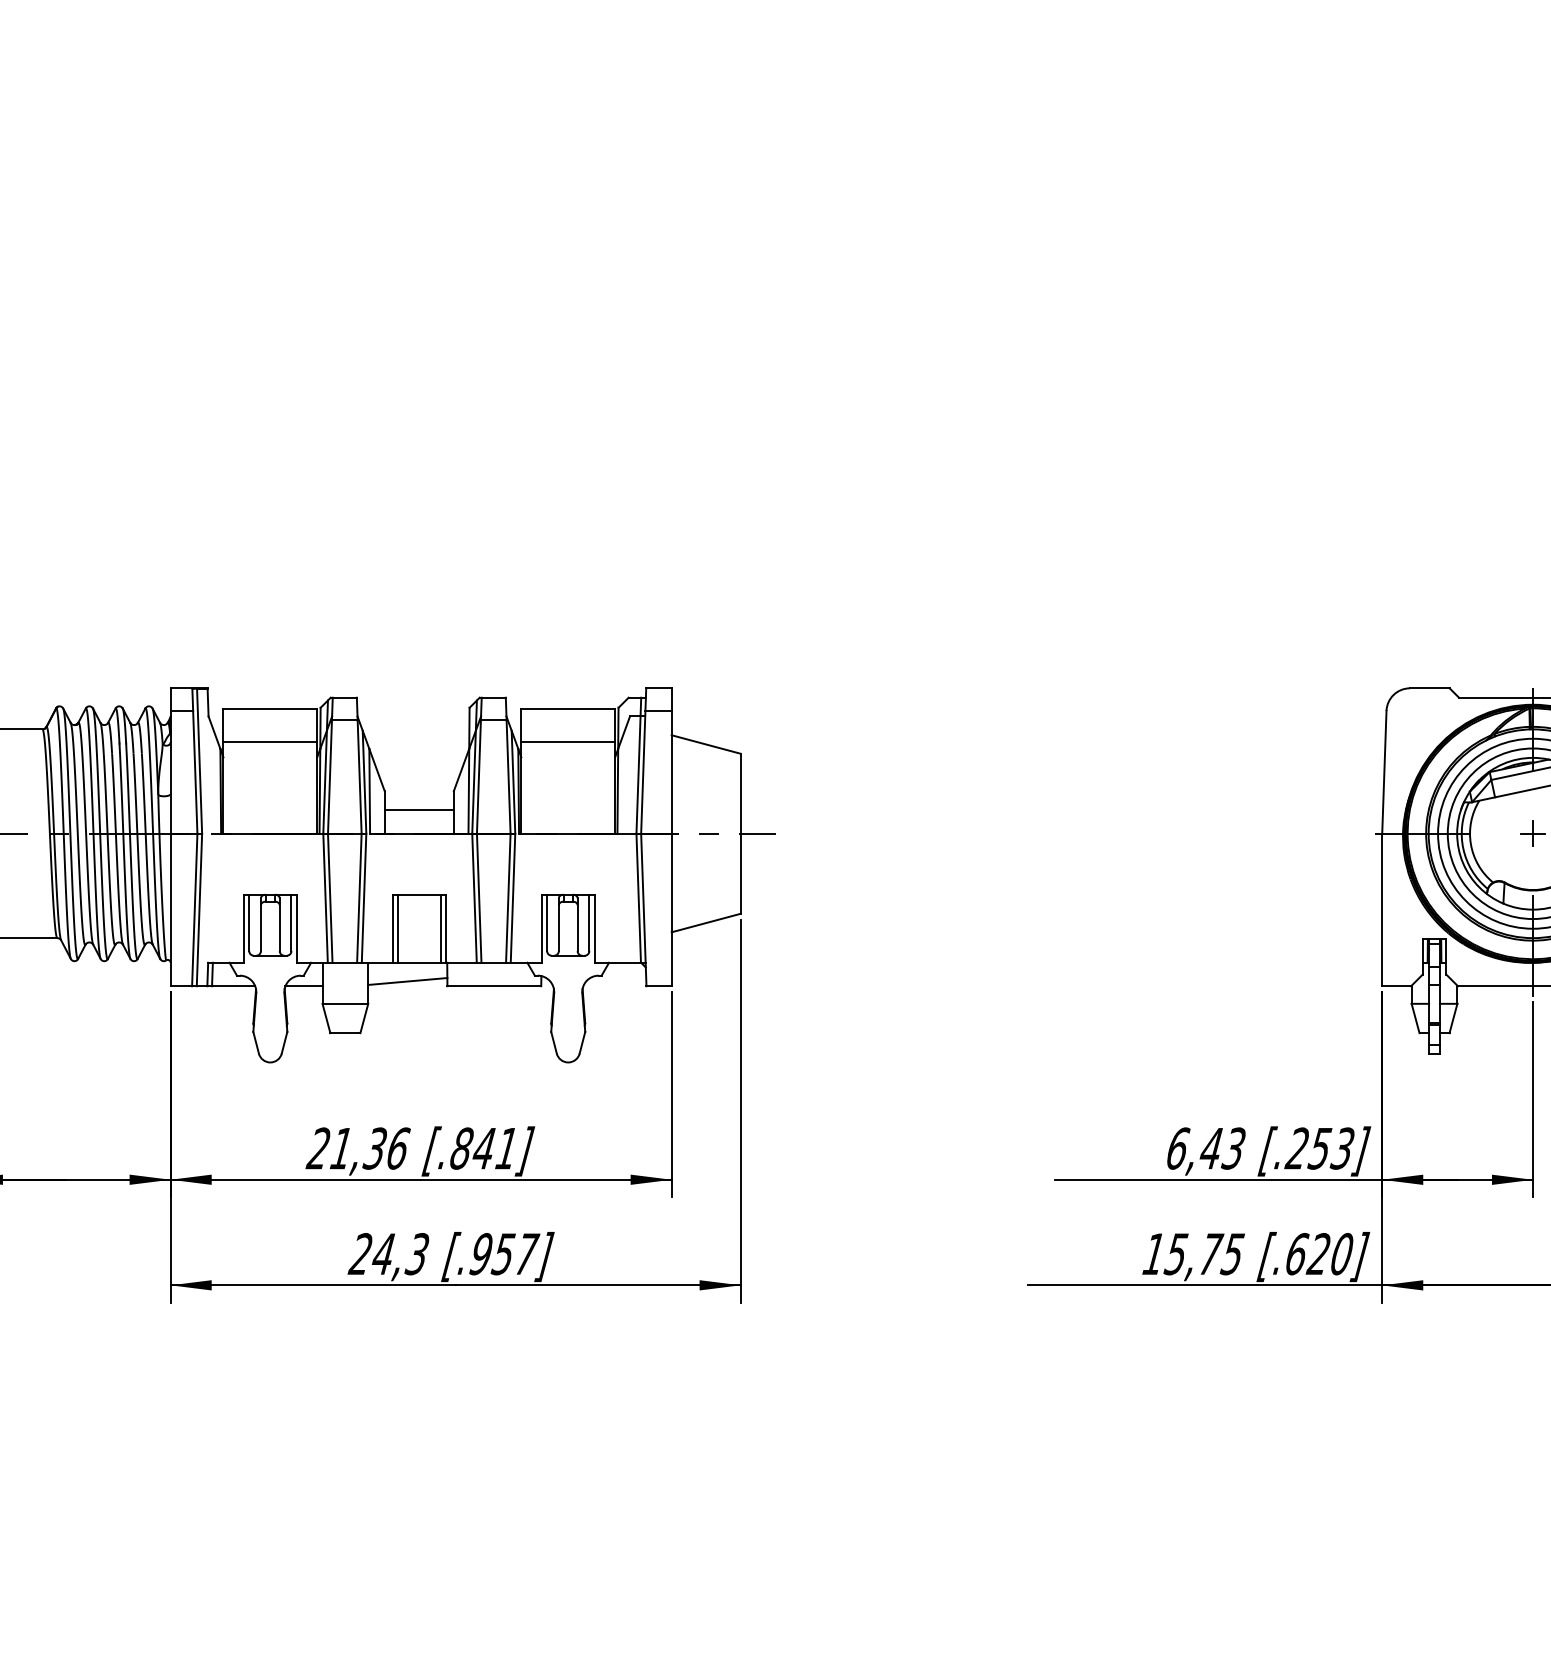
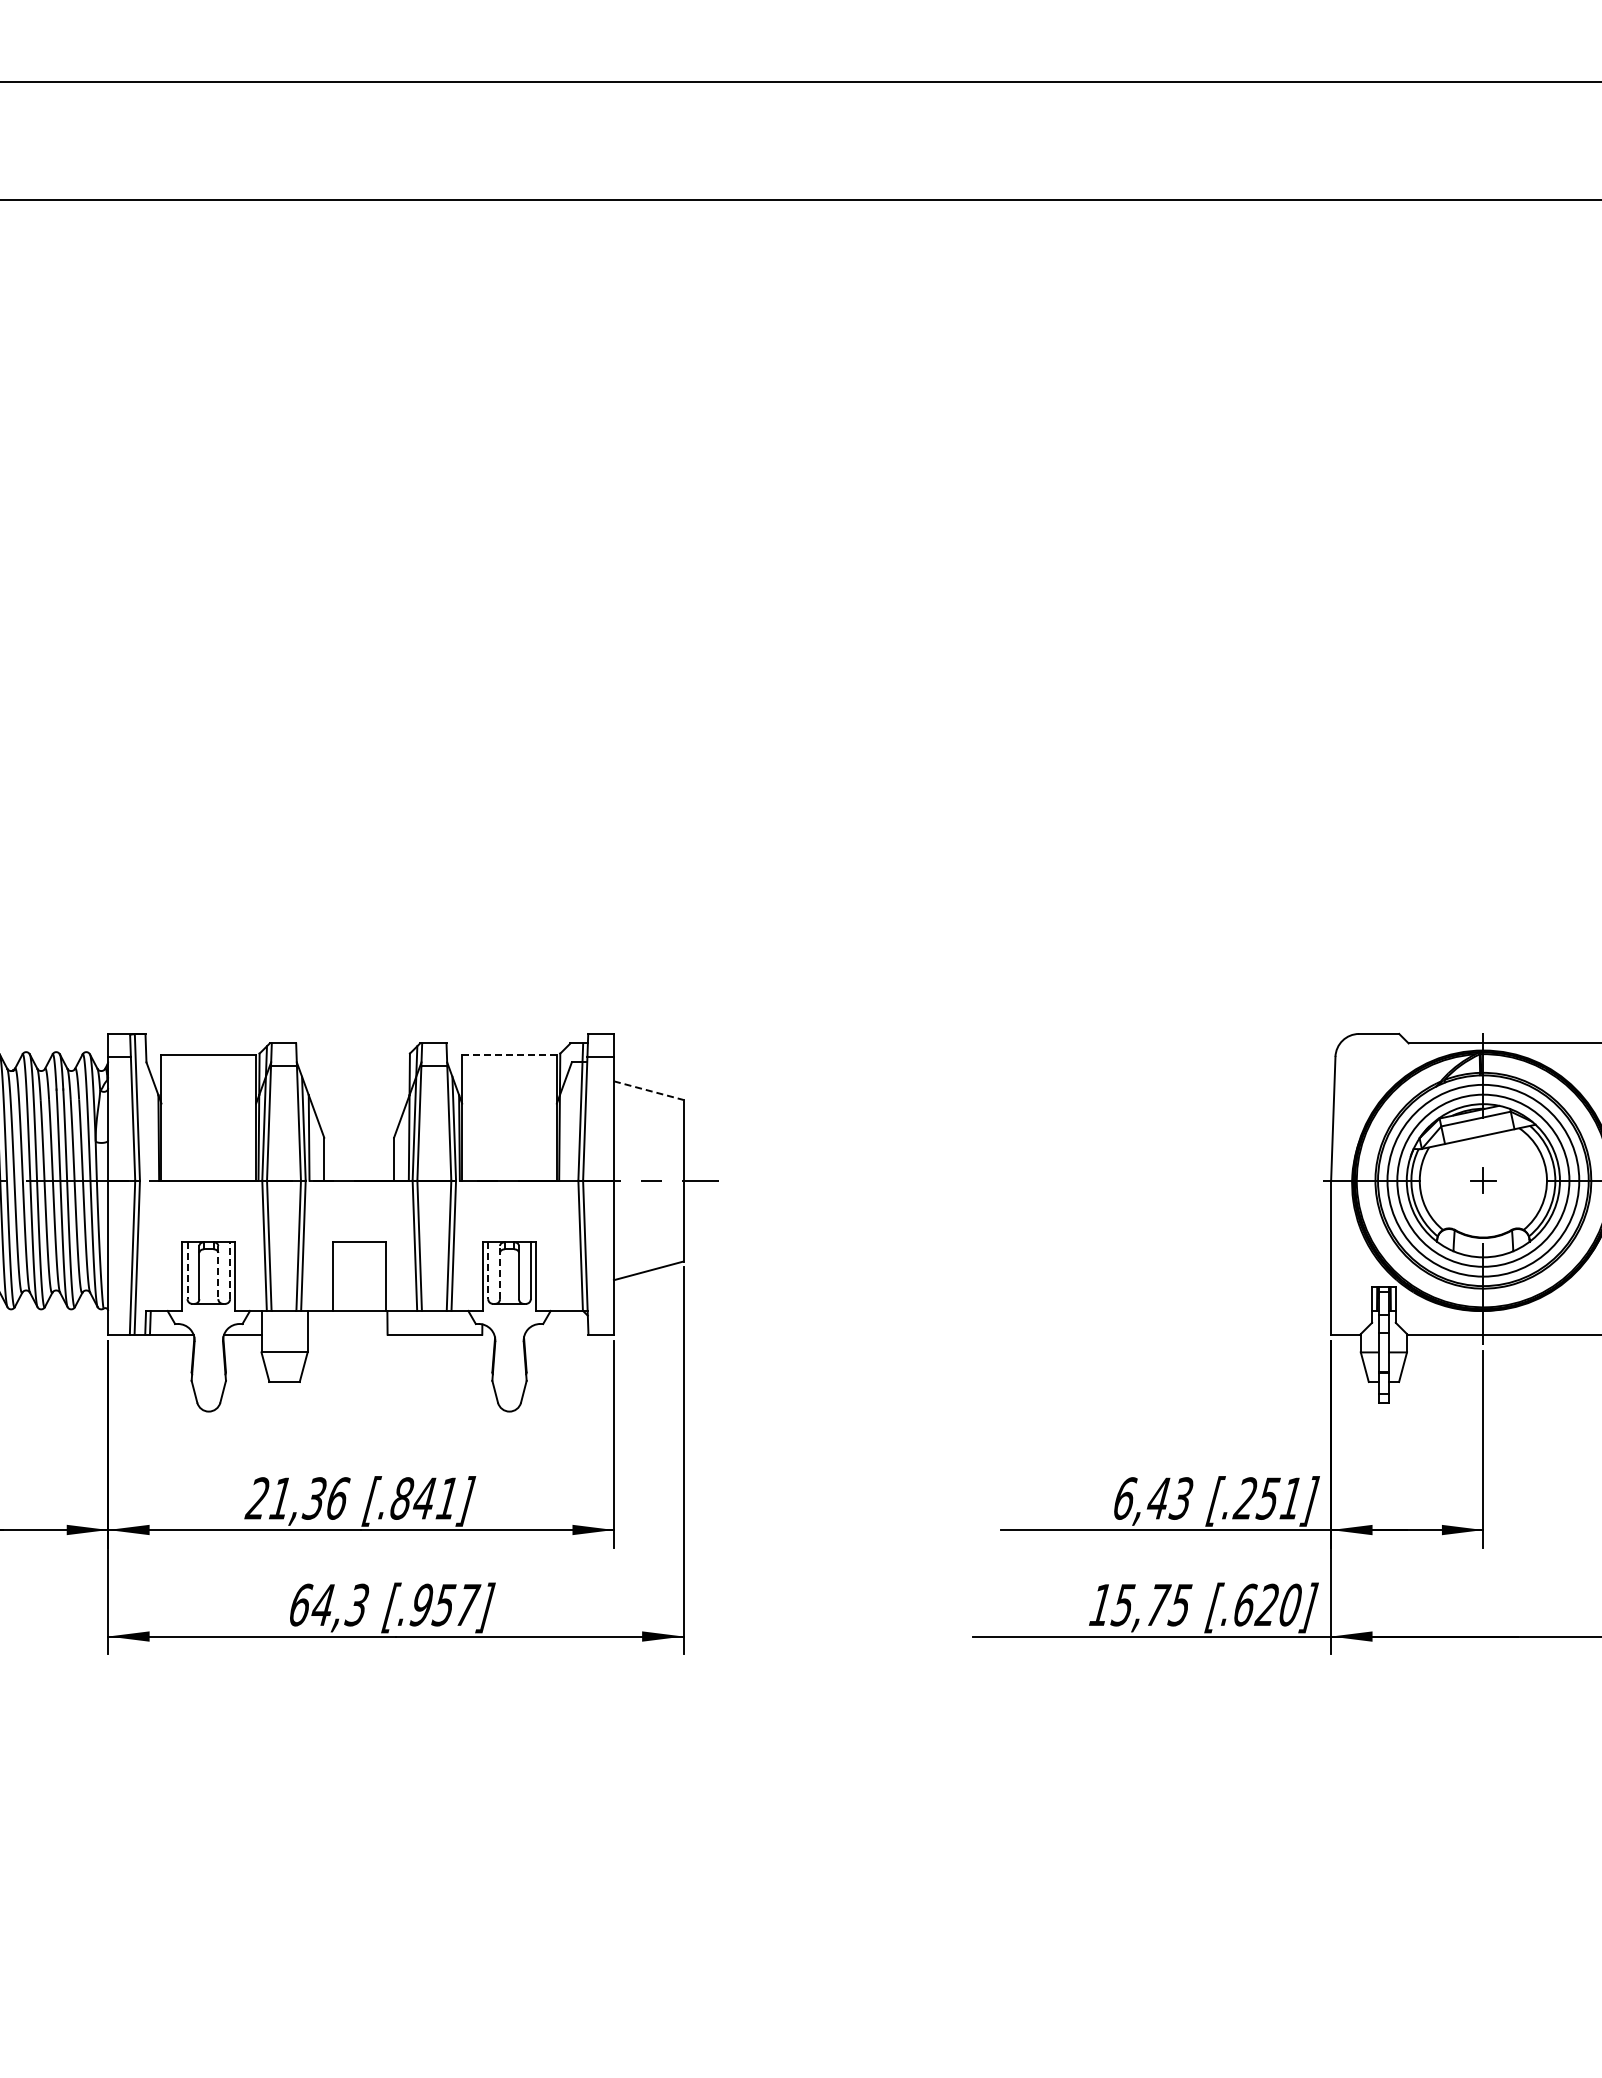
line: (568, 709) -> (509, 1055), solid -> dashed
line: (270, 742) -> (208, 1088), removed
line: (568, 742) -> (509, 1088), removed
line: (706, 744) -> (649, 1090), solid -> dashed
line: (419, 810) -> (359, 1157), removed
line: (291, 922) -> (230, 1270), solid -> dashed
line: (249, 923) -> (187, 1271), solid -> dashed
line: (547, 923) -> (488, 1271), solid -> dashed
line: (279, 924) -> (218, 1272), solid -> dashed
line: (559, 924) -> (500, 1272), solid -> dashed
line: (397, 928) -> (337, 1276), removed
line: (440, 928) -> (380, 1276), removed
line: (407, 981) -> (347, 1329), removed
text: (1341, 1148) -> (1290, 1498), [.253] -> [.251]
text: (360, 1253) -> (299, 1604), 24,3 -> 64,3

